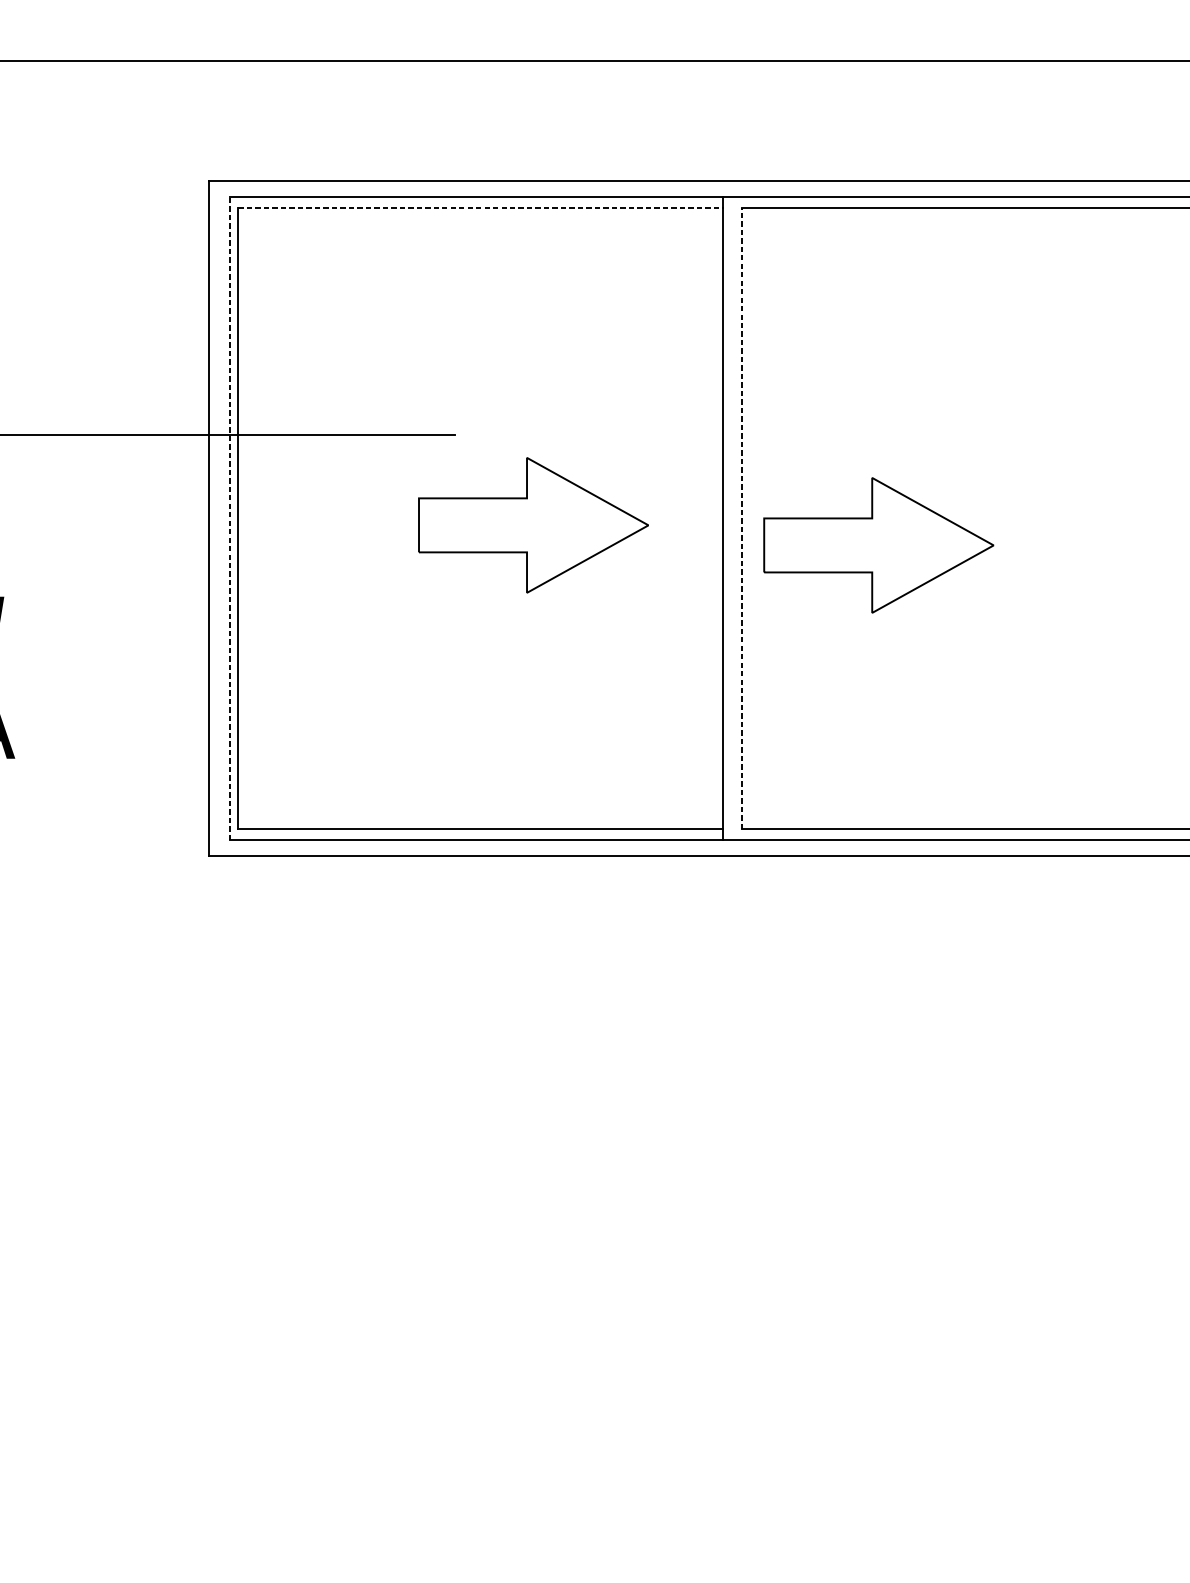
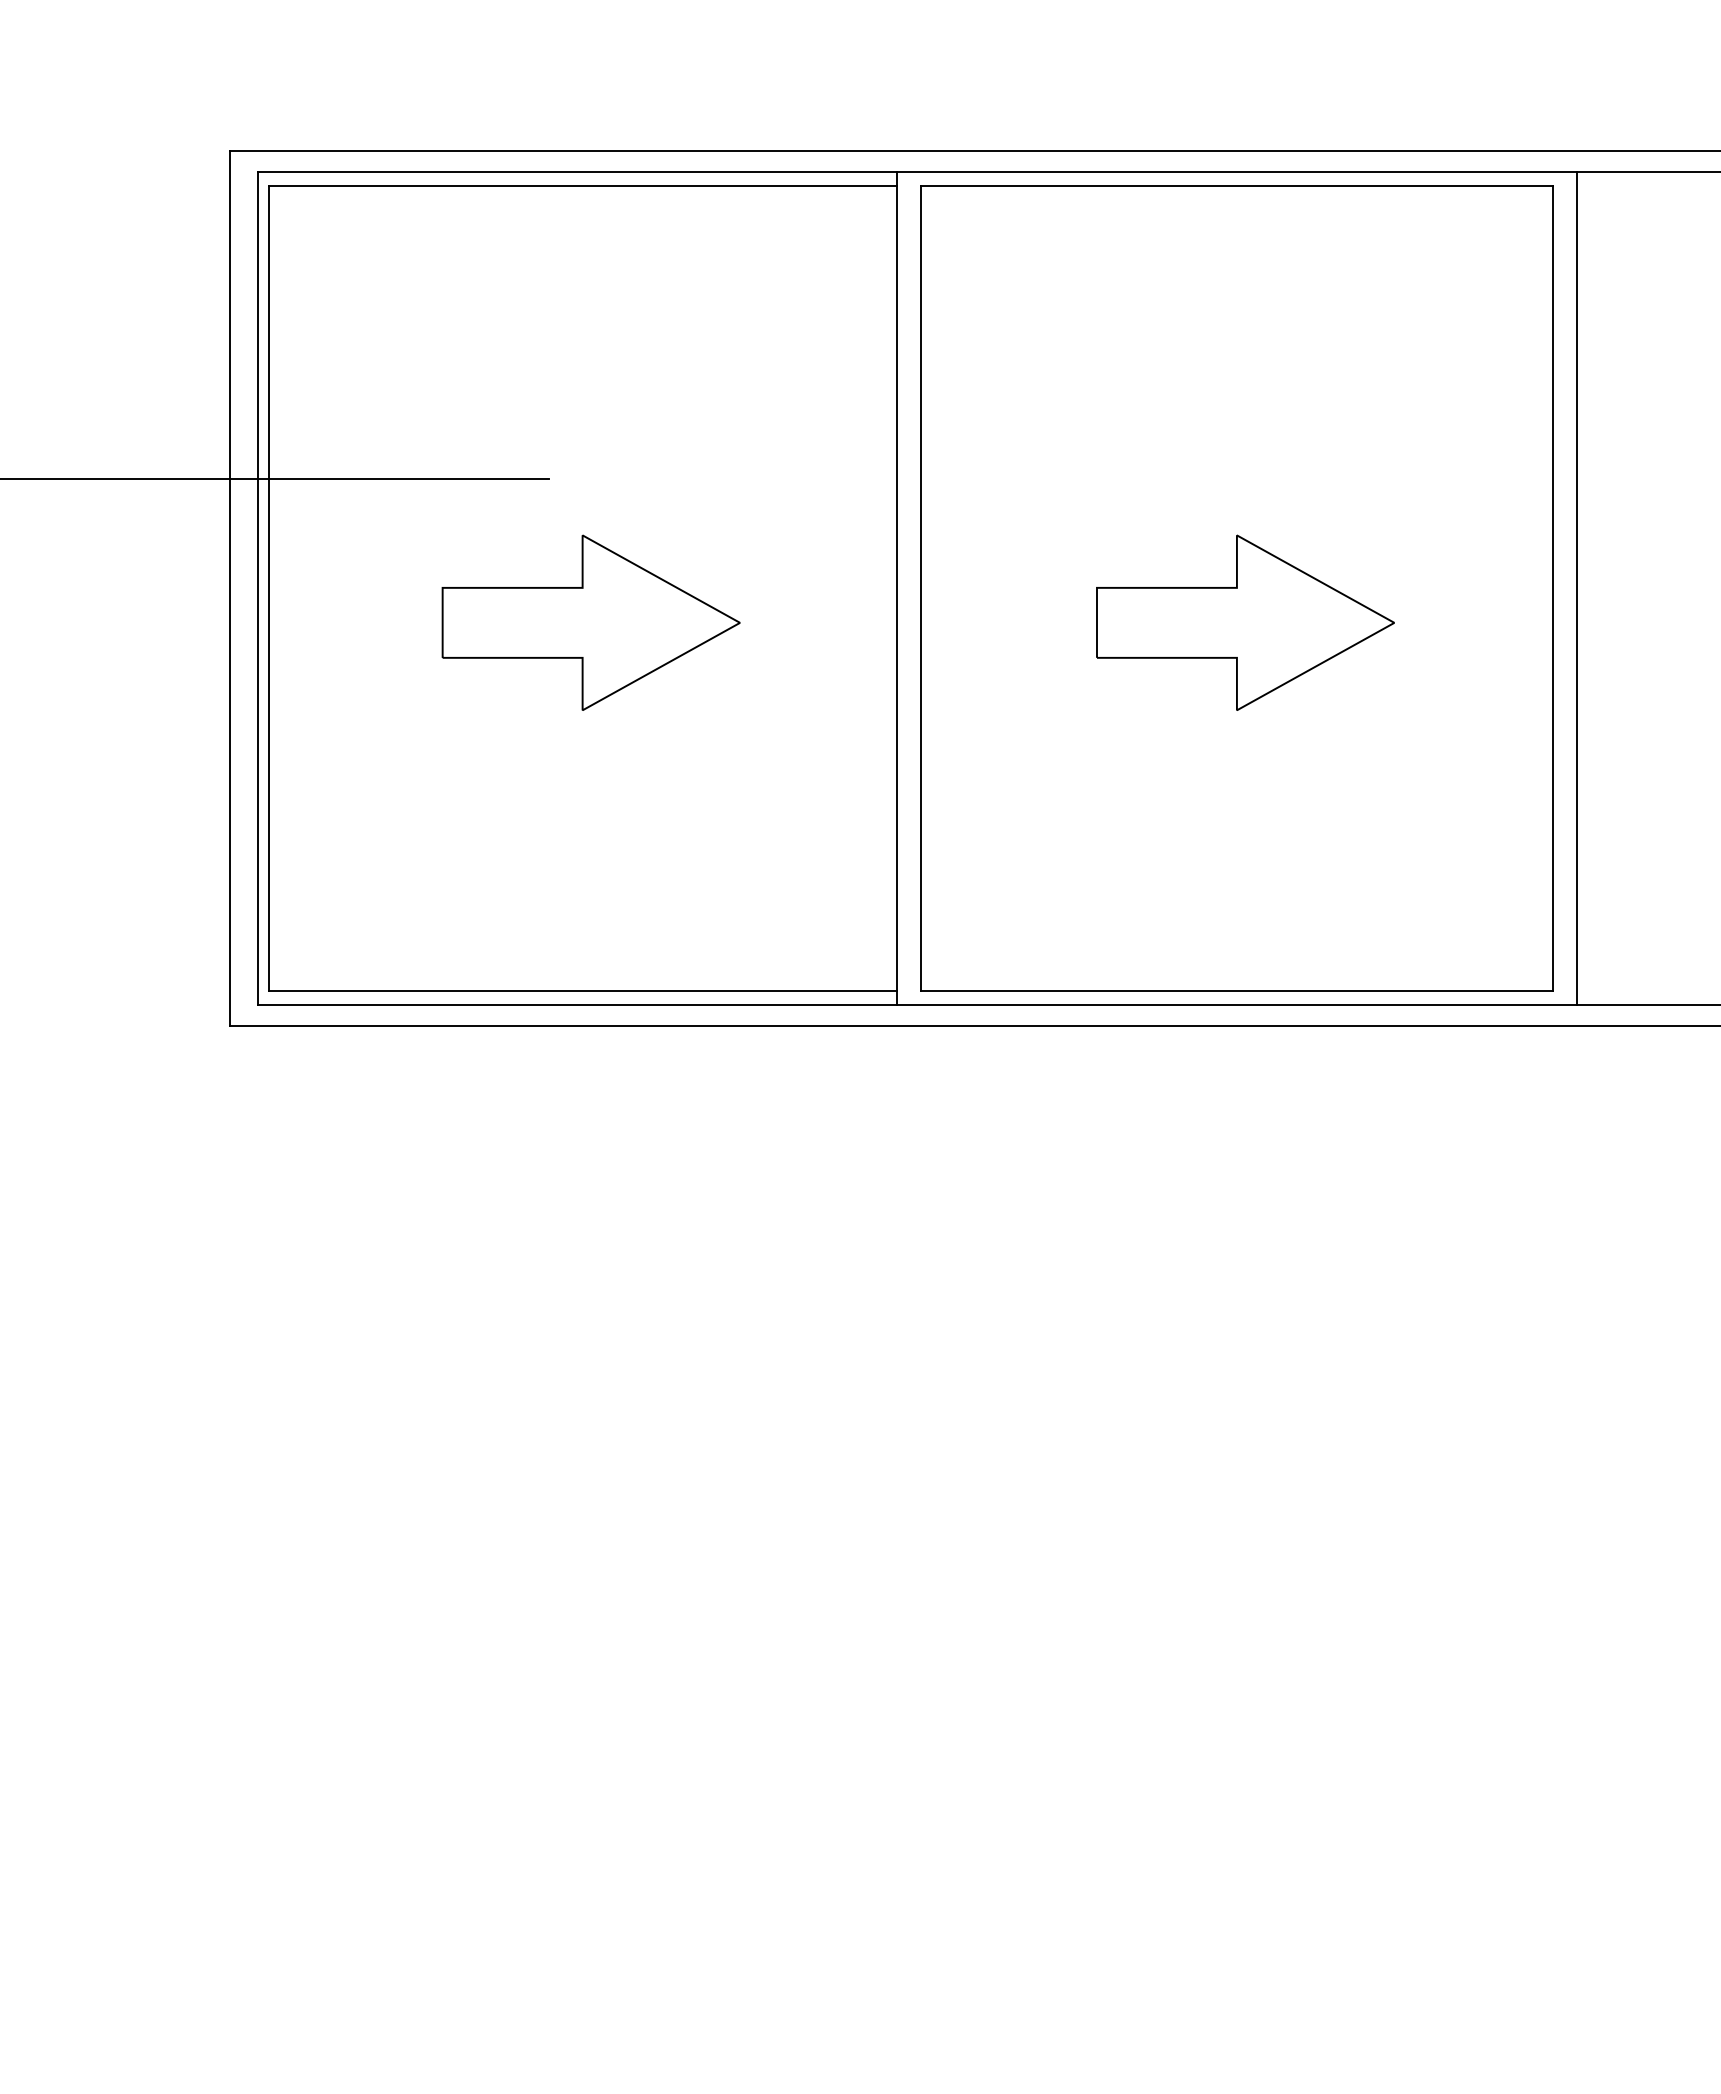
line: (481, 207) -> (583, 185), dashed -> solid
line: (230, 518) -> (258, 587), dashed -> solid
line: (742, 518) -> (921, 587), dashed -> solid
part: (533, 525) -> (590, 622), moved
part: (878, 545) -> (1245, 622), moved

